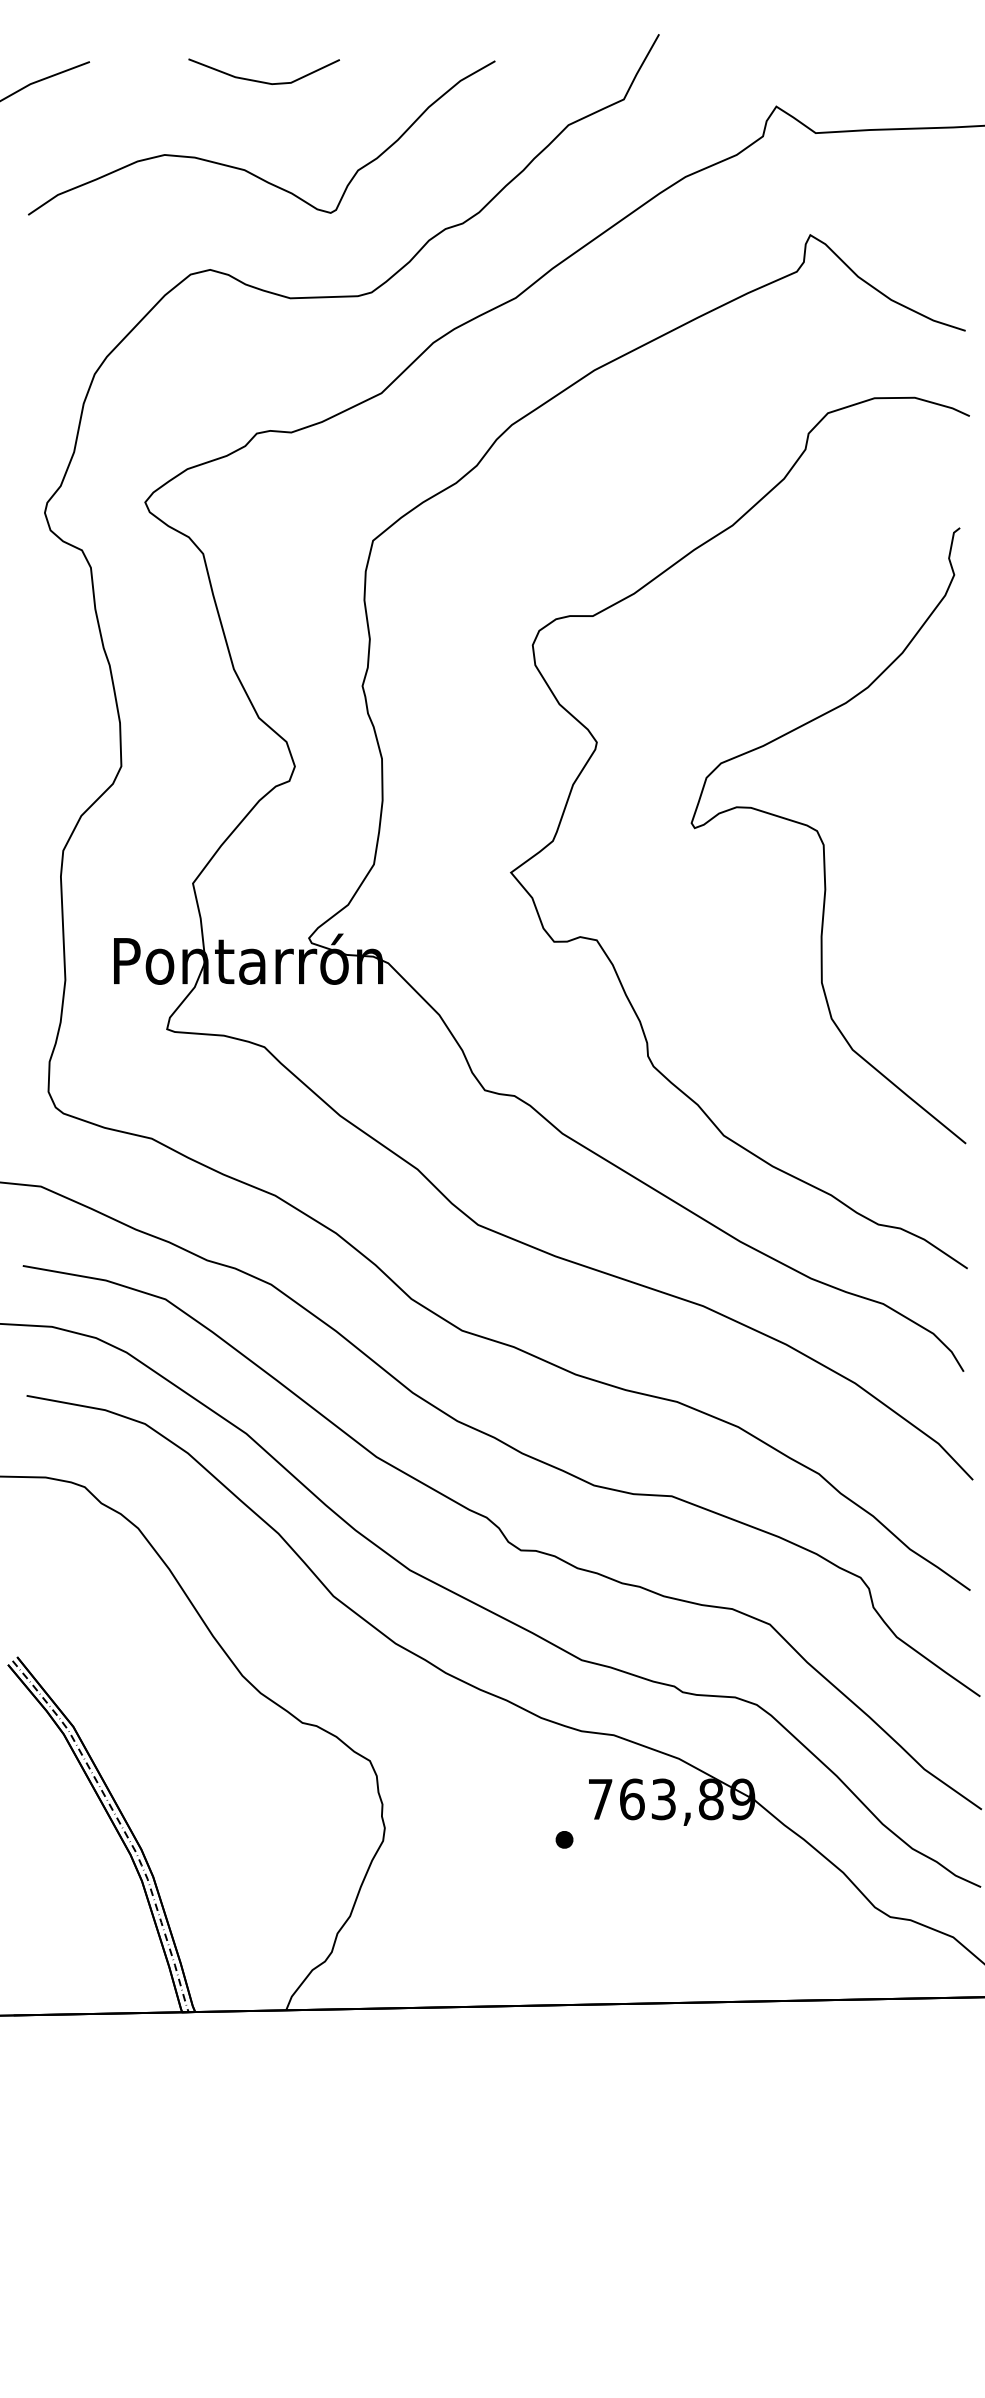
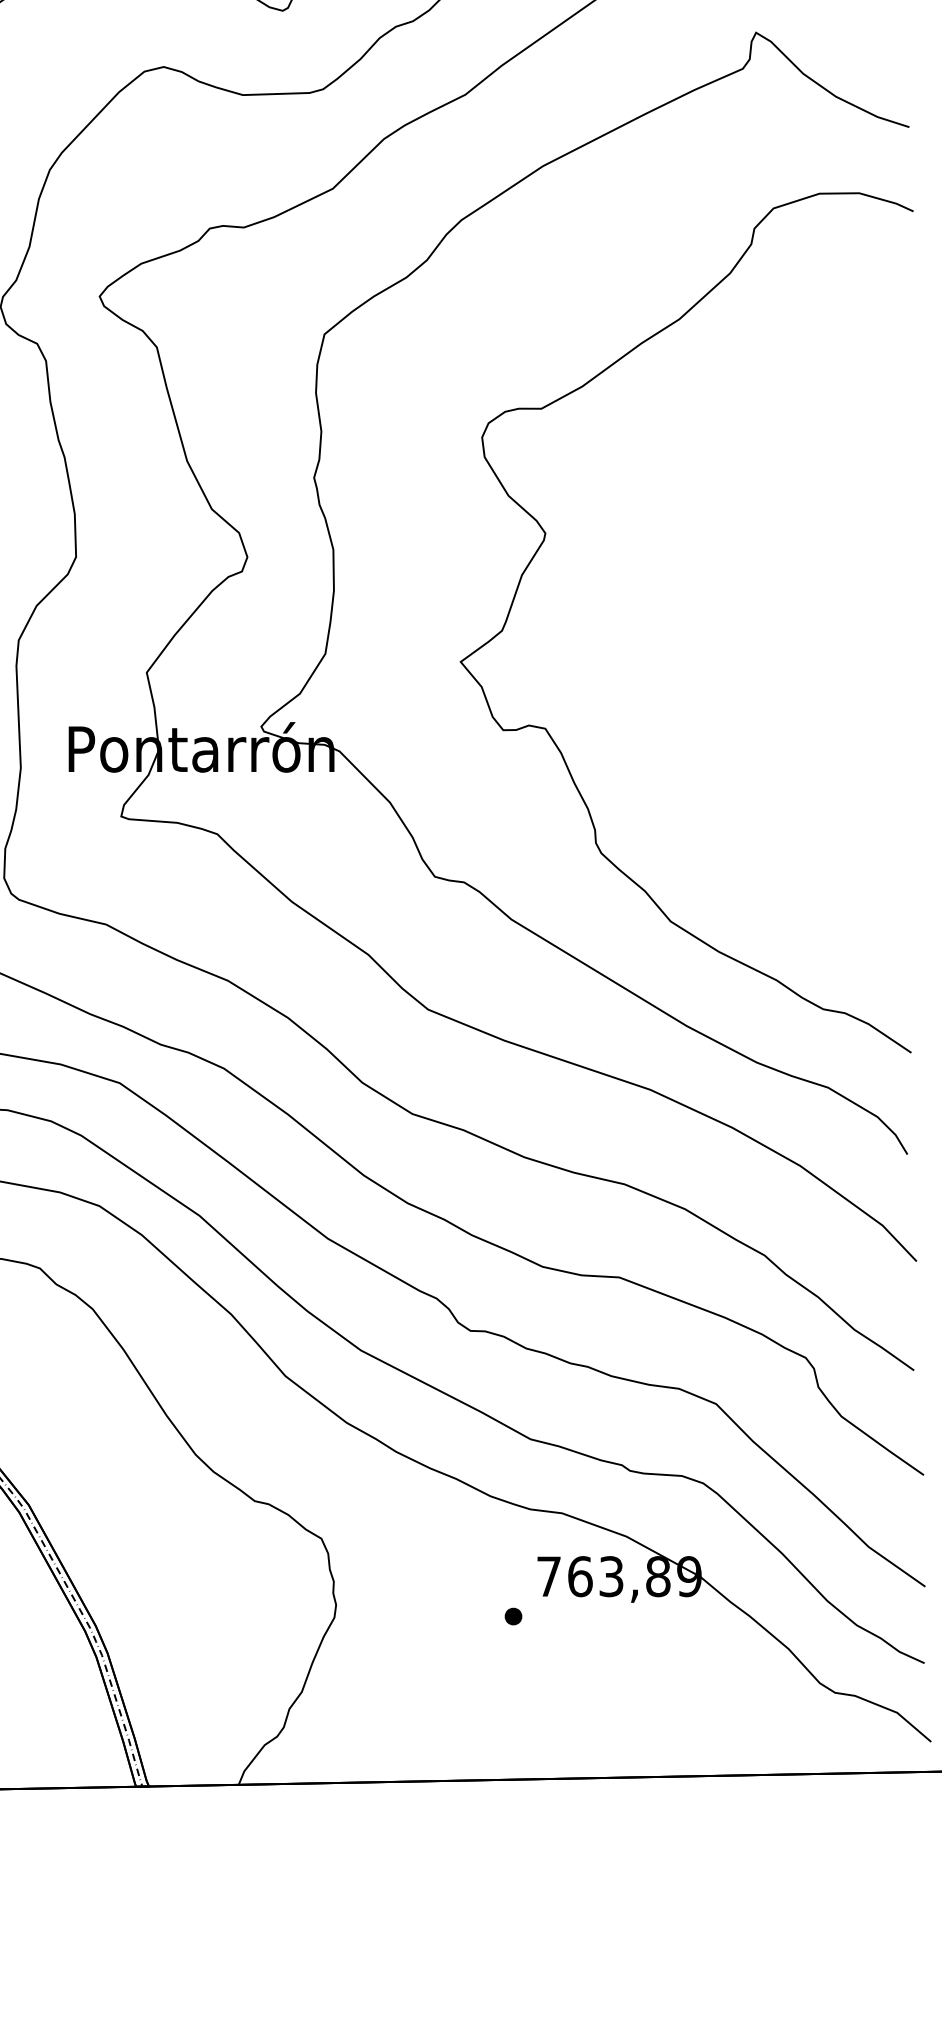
curve: (822, 839) -> (768, 629), removed

